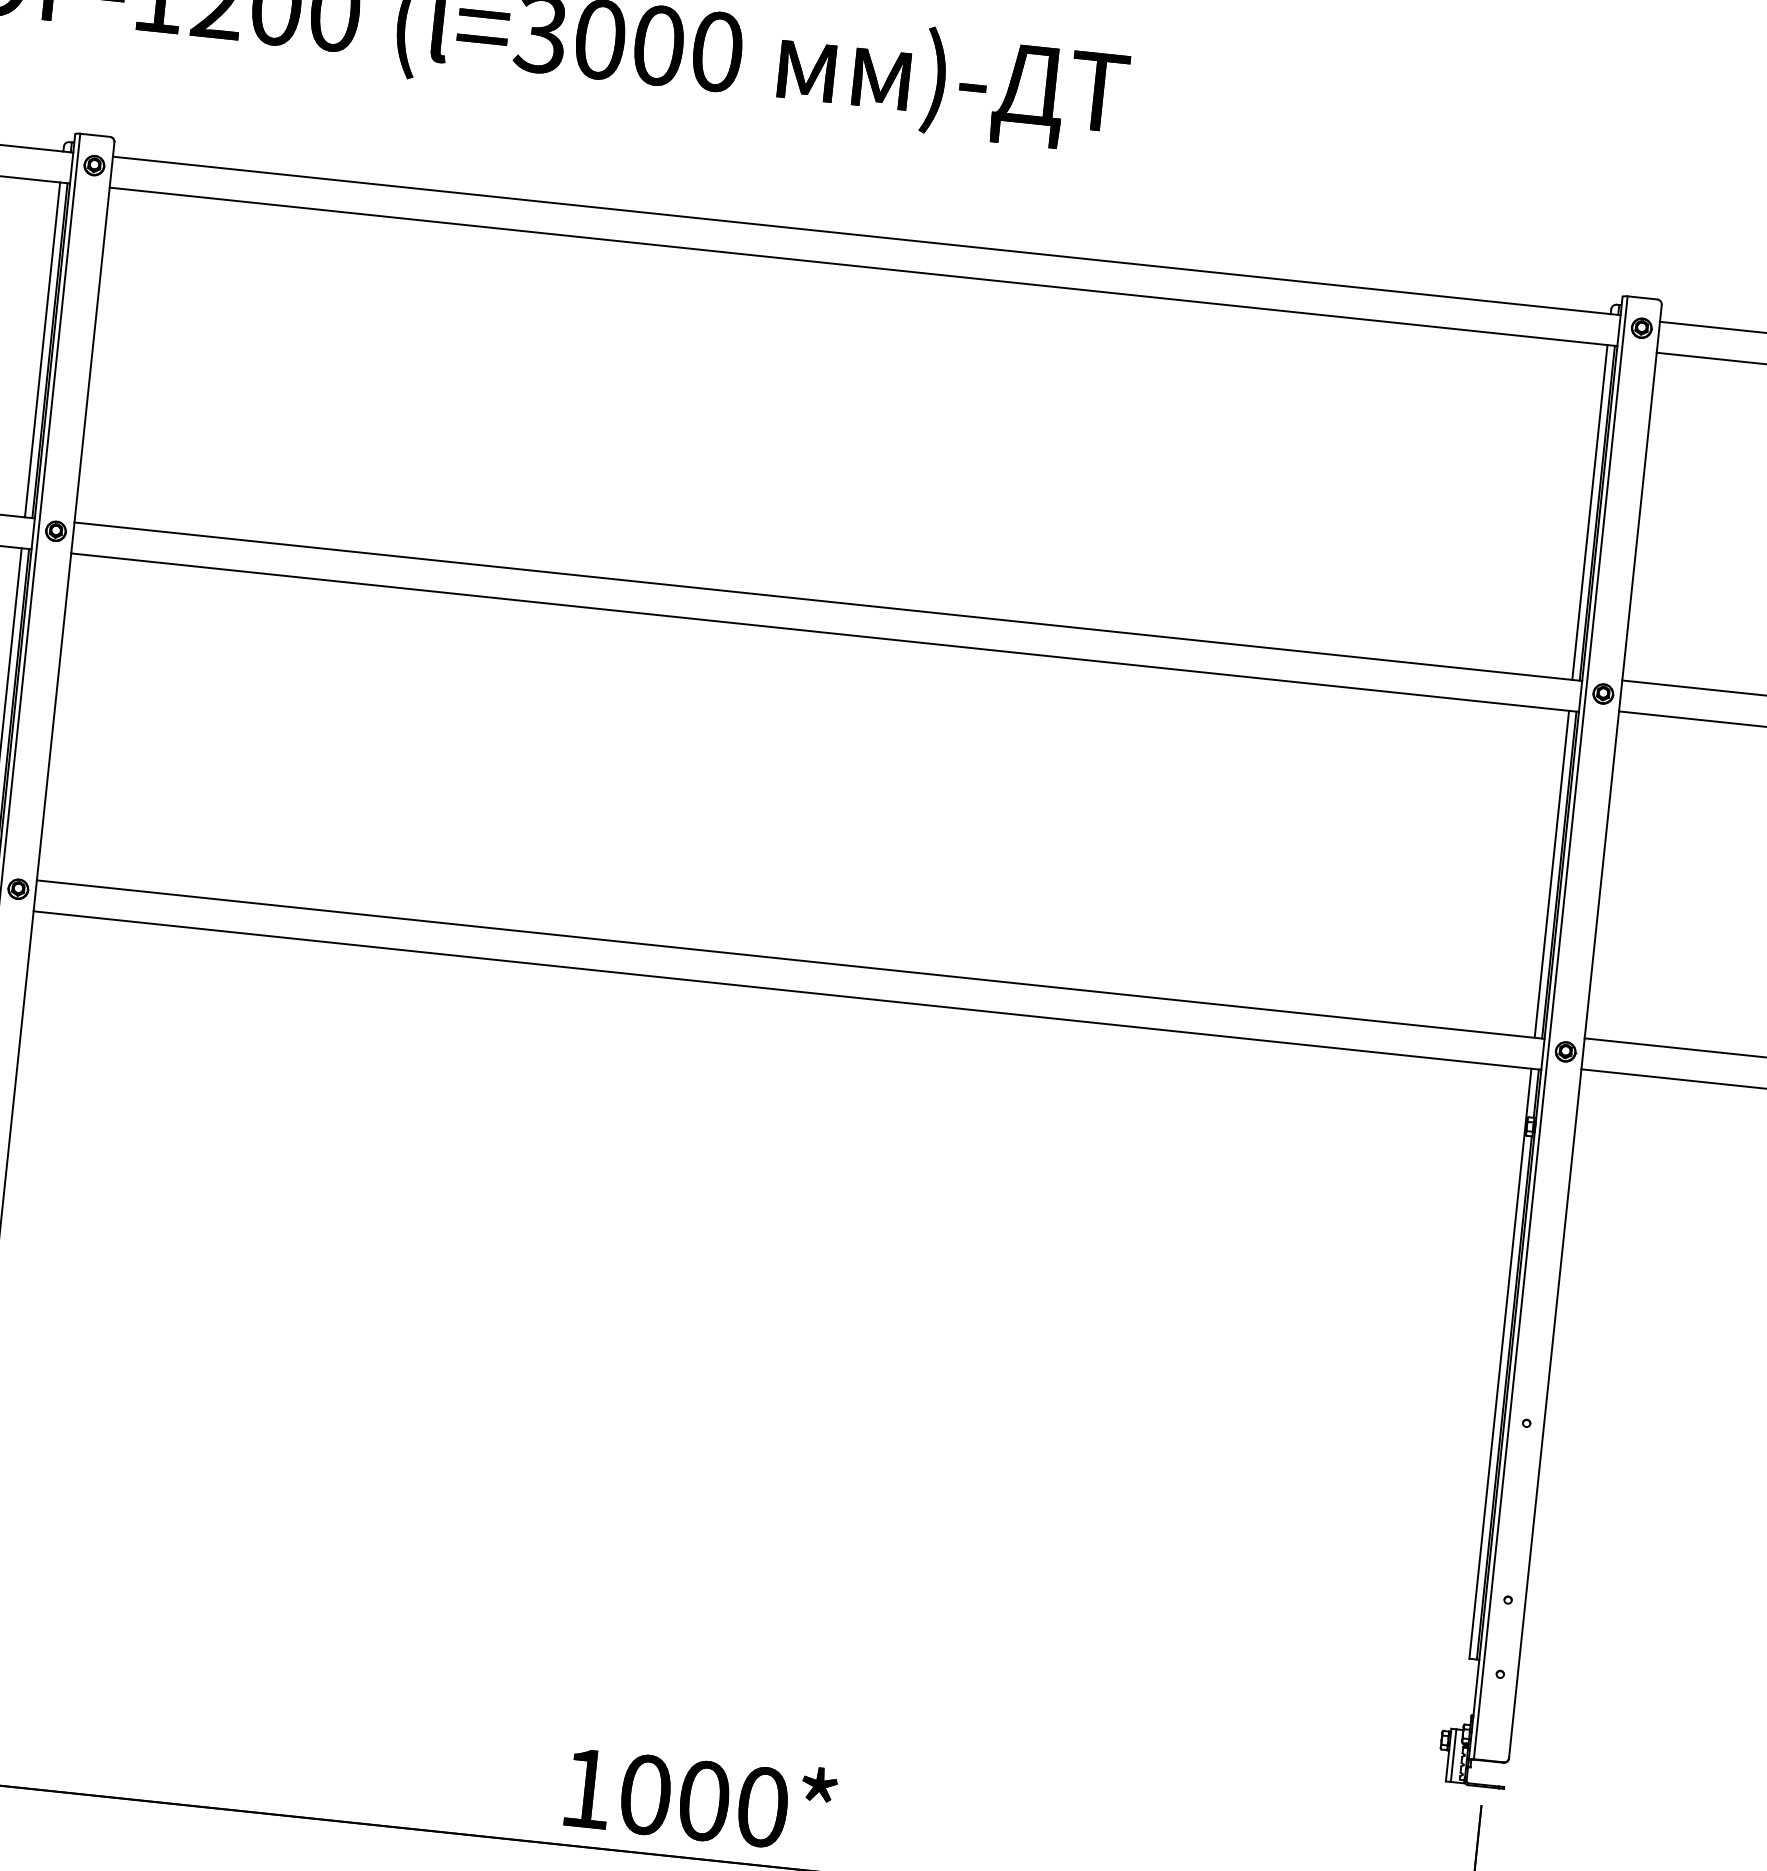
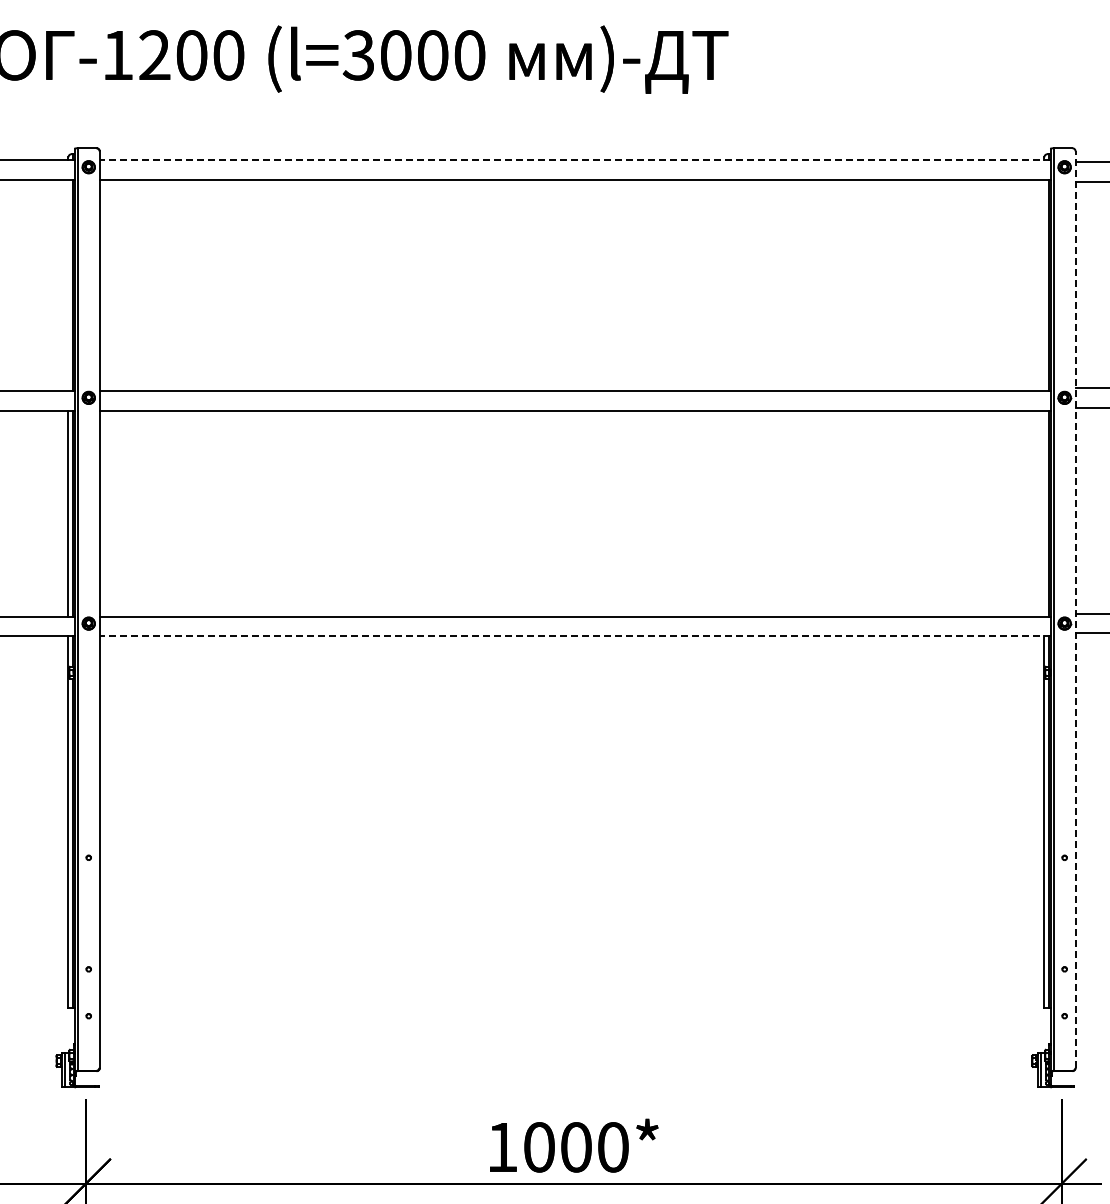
line: (865, 235) -> (574, 160), solid -> dashed
line: (42, 349) -> (68, 285), removed
line: (1590, 512) -> (1044, 285), removed
line: (1552, 873) -> (1044, 513), removed
line: (786, 990) -> (574, 636), solid -> dashed
line: (1585, 1031) -> (1075, 609), solid -> dashed

